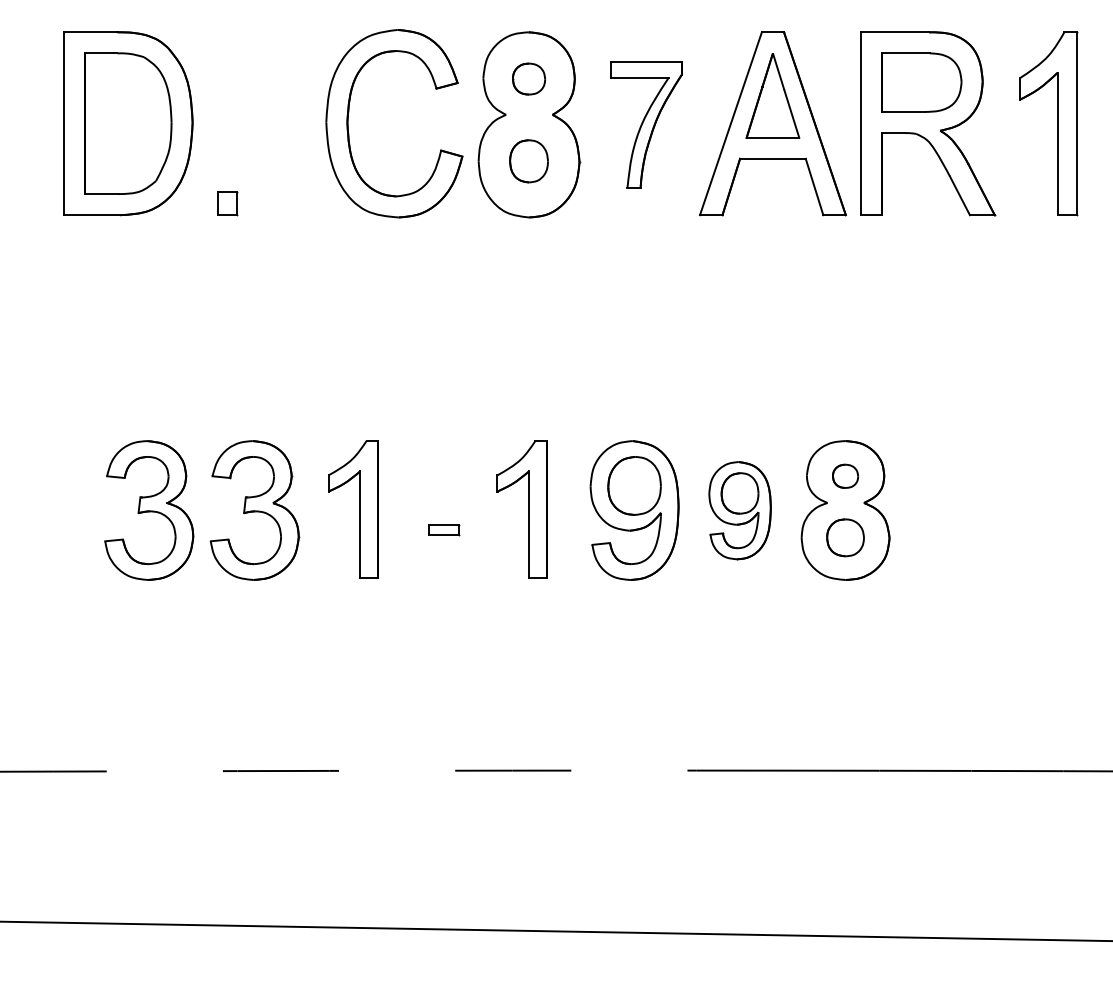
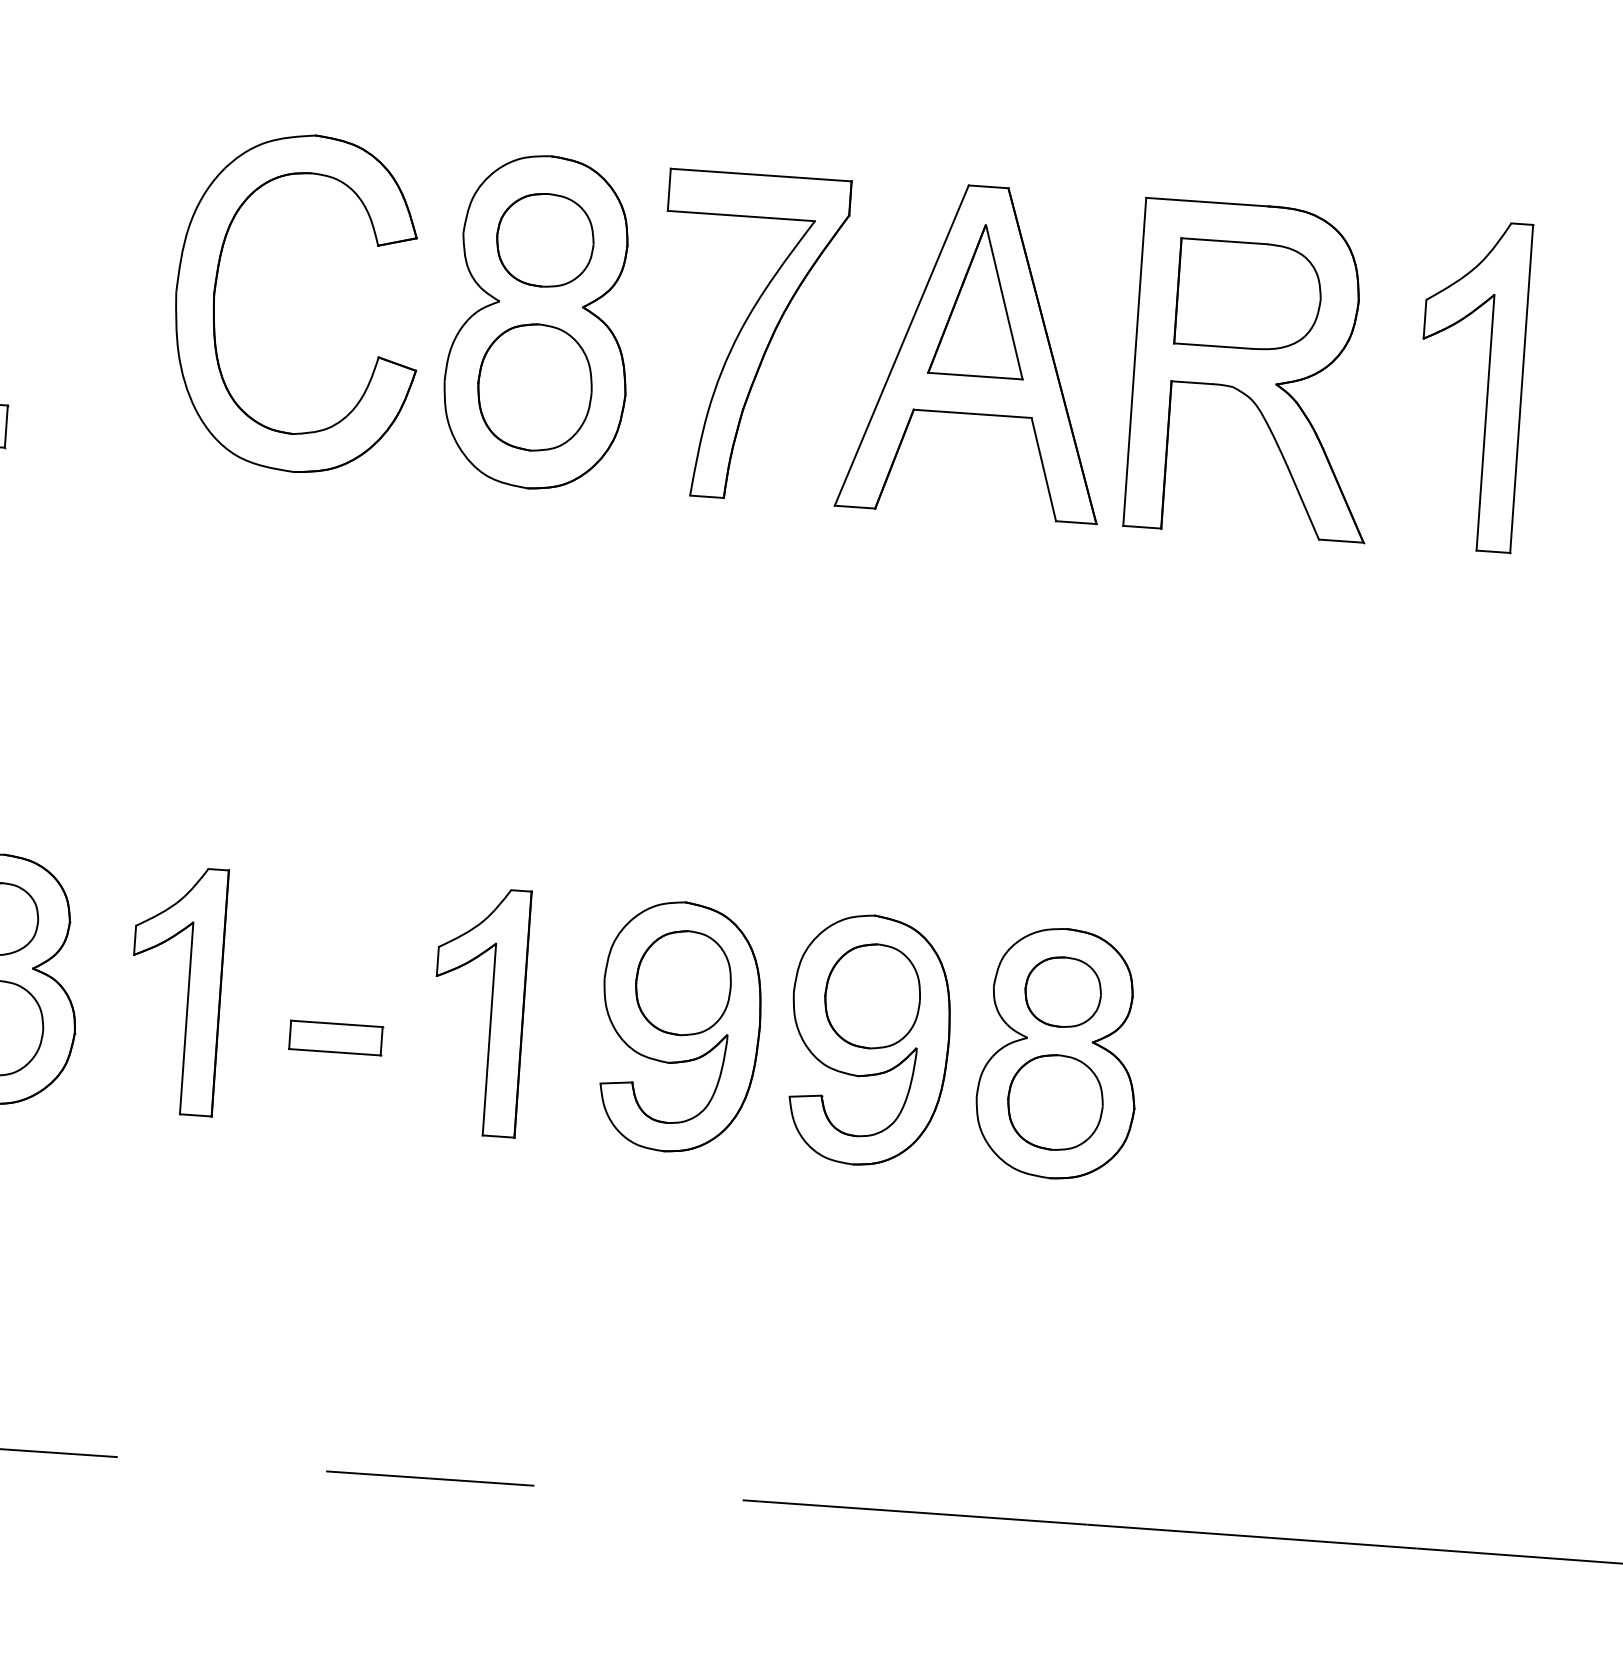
part: (528, 78) -> (544, 239), size x1.67
part: (646, 124) -> (750, 336), size x1.43
part: (528, 161) -> (533, 387), size x1.67
part: (845, 476) -> (1063, 992), size x1.67
part: (739, 510) -> (868, 1040), size x1.43
part: (443, 530) -> (335, 1039), size x1.67
part: (845, 537) -> (1055, 1102), size x1.43

